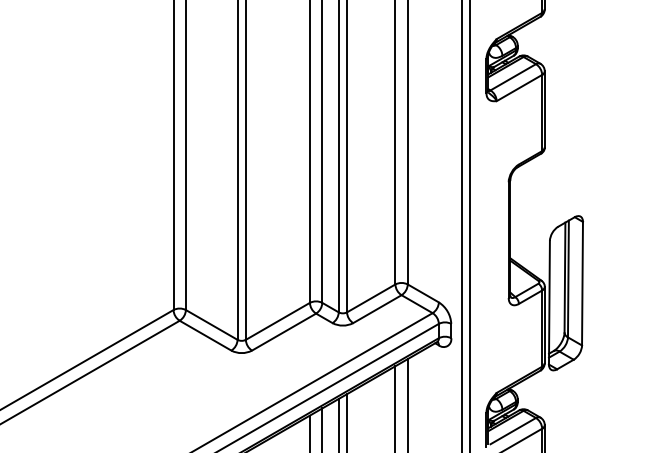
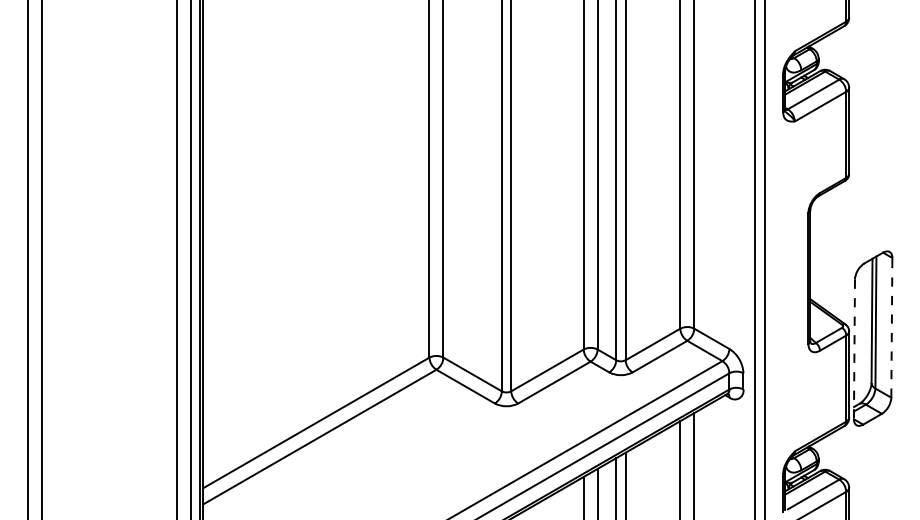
line: (582, 283) -> (891, 327), solid -> dashed
line: (549, 302) -> (854, 349), solid -> dashed

